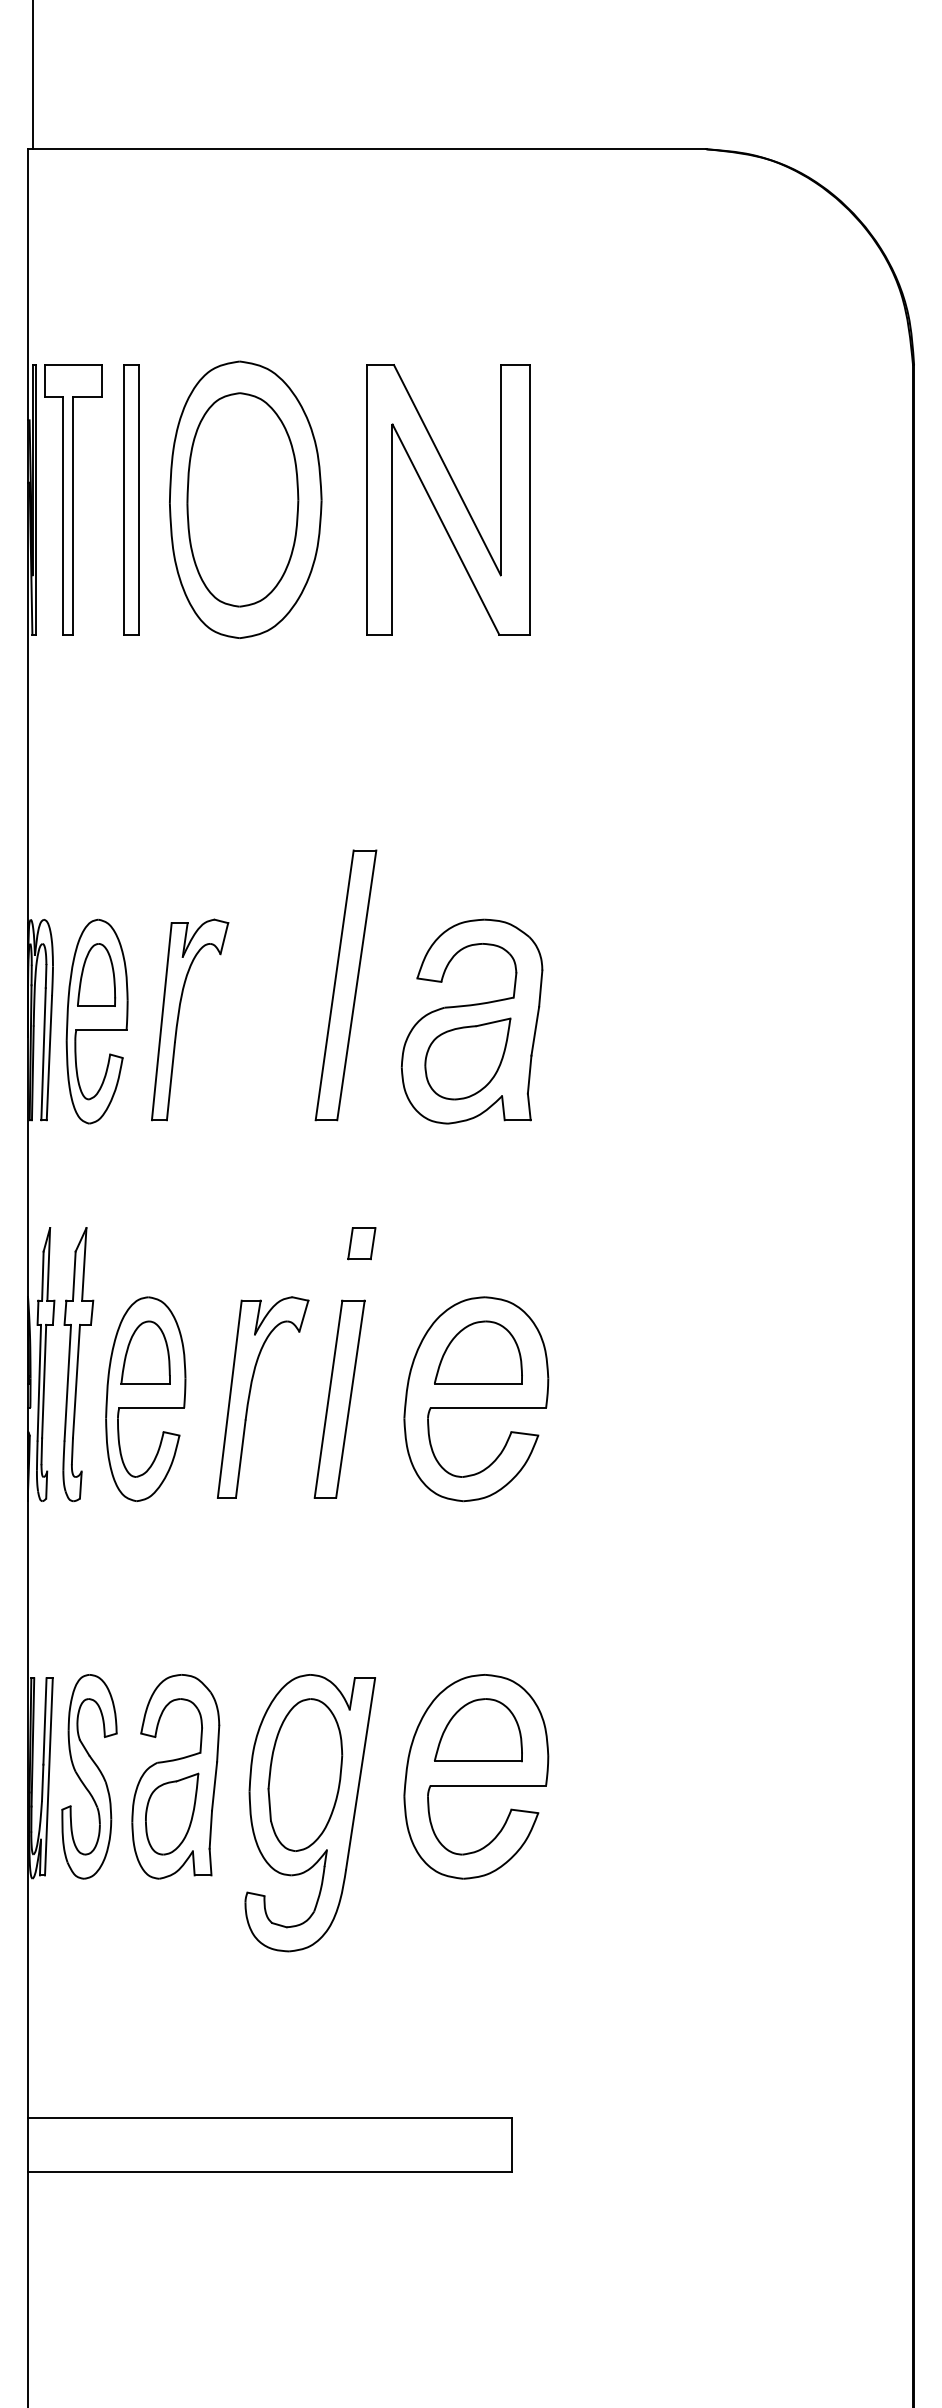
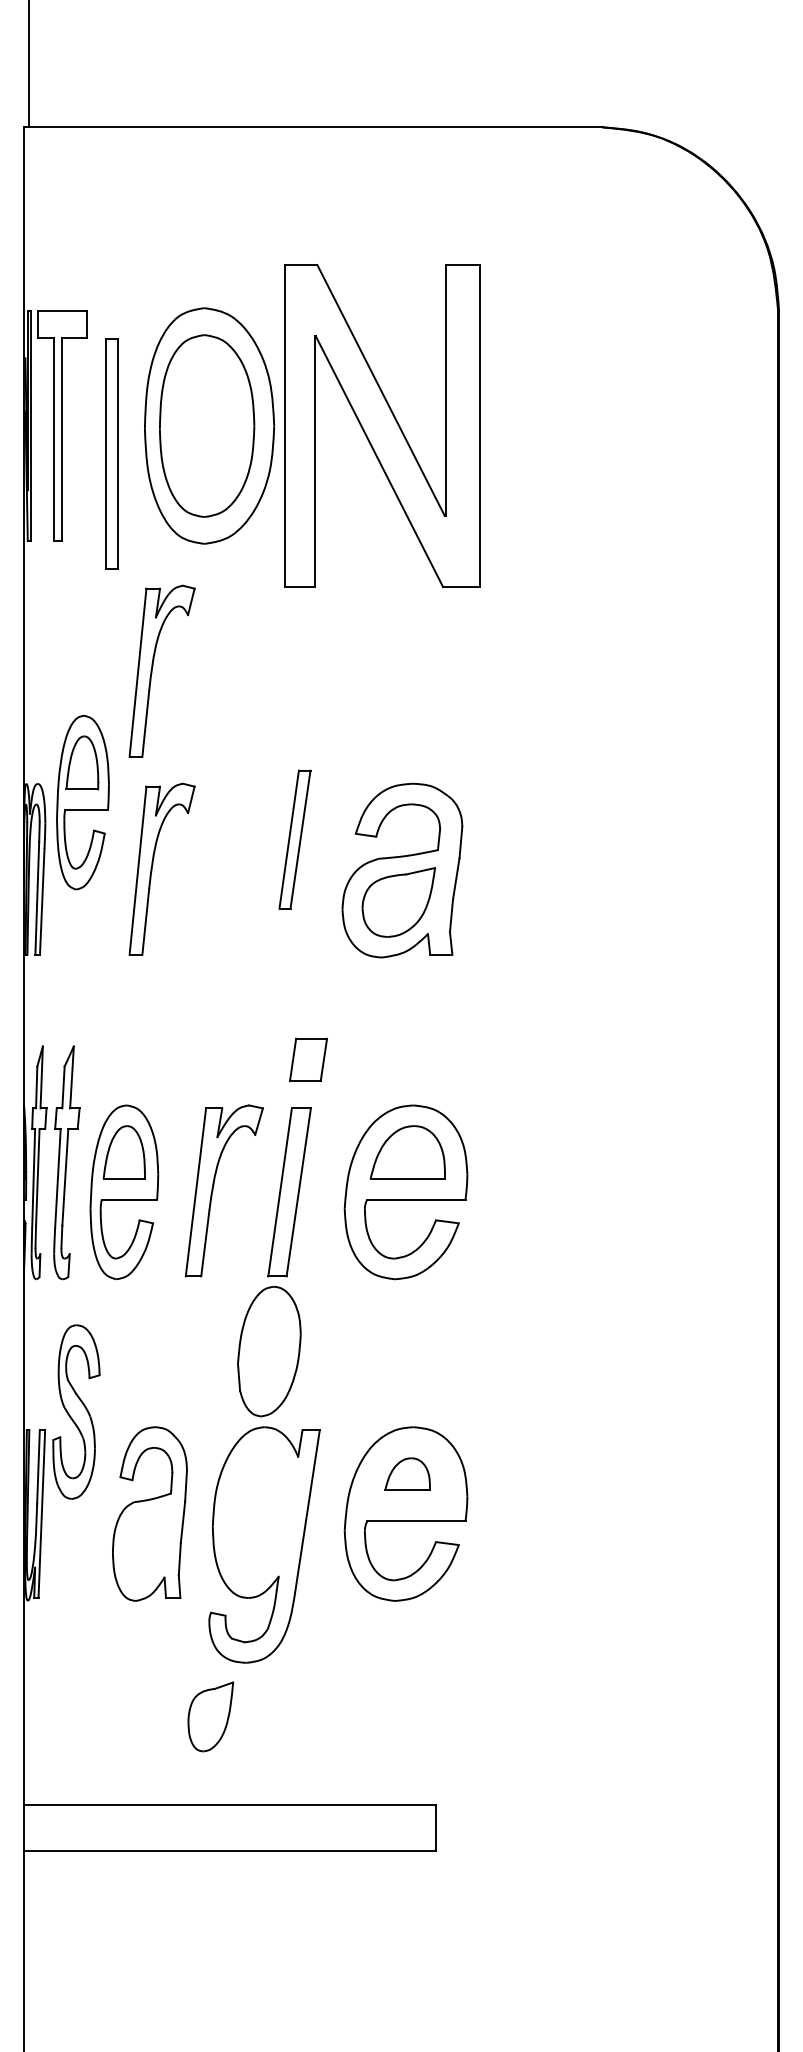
part: (130, 499) -> (111, 453), moved
part: (447, 499) -> (381, 425), size x1.4
part: (179, 783) -> (153, 667), added
part: (345, 985) -> (294, 839), size x0.6
part: (96, 1021) -> (82, 802), moved
part: (361, 1243) -> (308, 1059), size x1.6
part: (478, 1729) -> (407, 1473), size x0.6
part: (305, 1774) -> (269, 1351), moved
part: (89, 1776) -> (76, 1411), moved
part: (171, 1813) -> (210, 1716), moved

